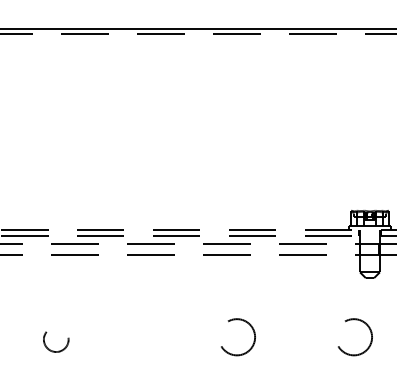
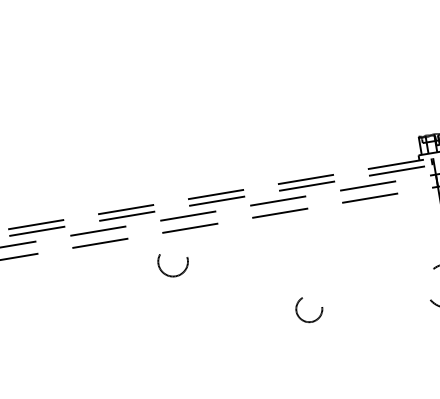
circle: (238, 337) -> (310, 309), size x0.6
circle: (56, 341) -> (173, 263), moved

